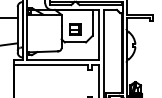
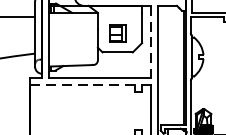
line: (98, 35) -> (150, 42), solid -> dashed
line: (51, 65) -> (83, 85), solid -> dashed

